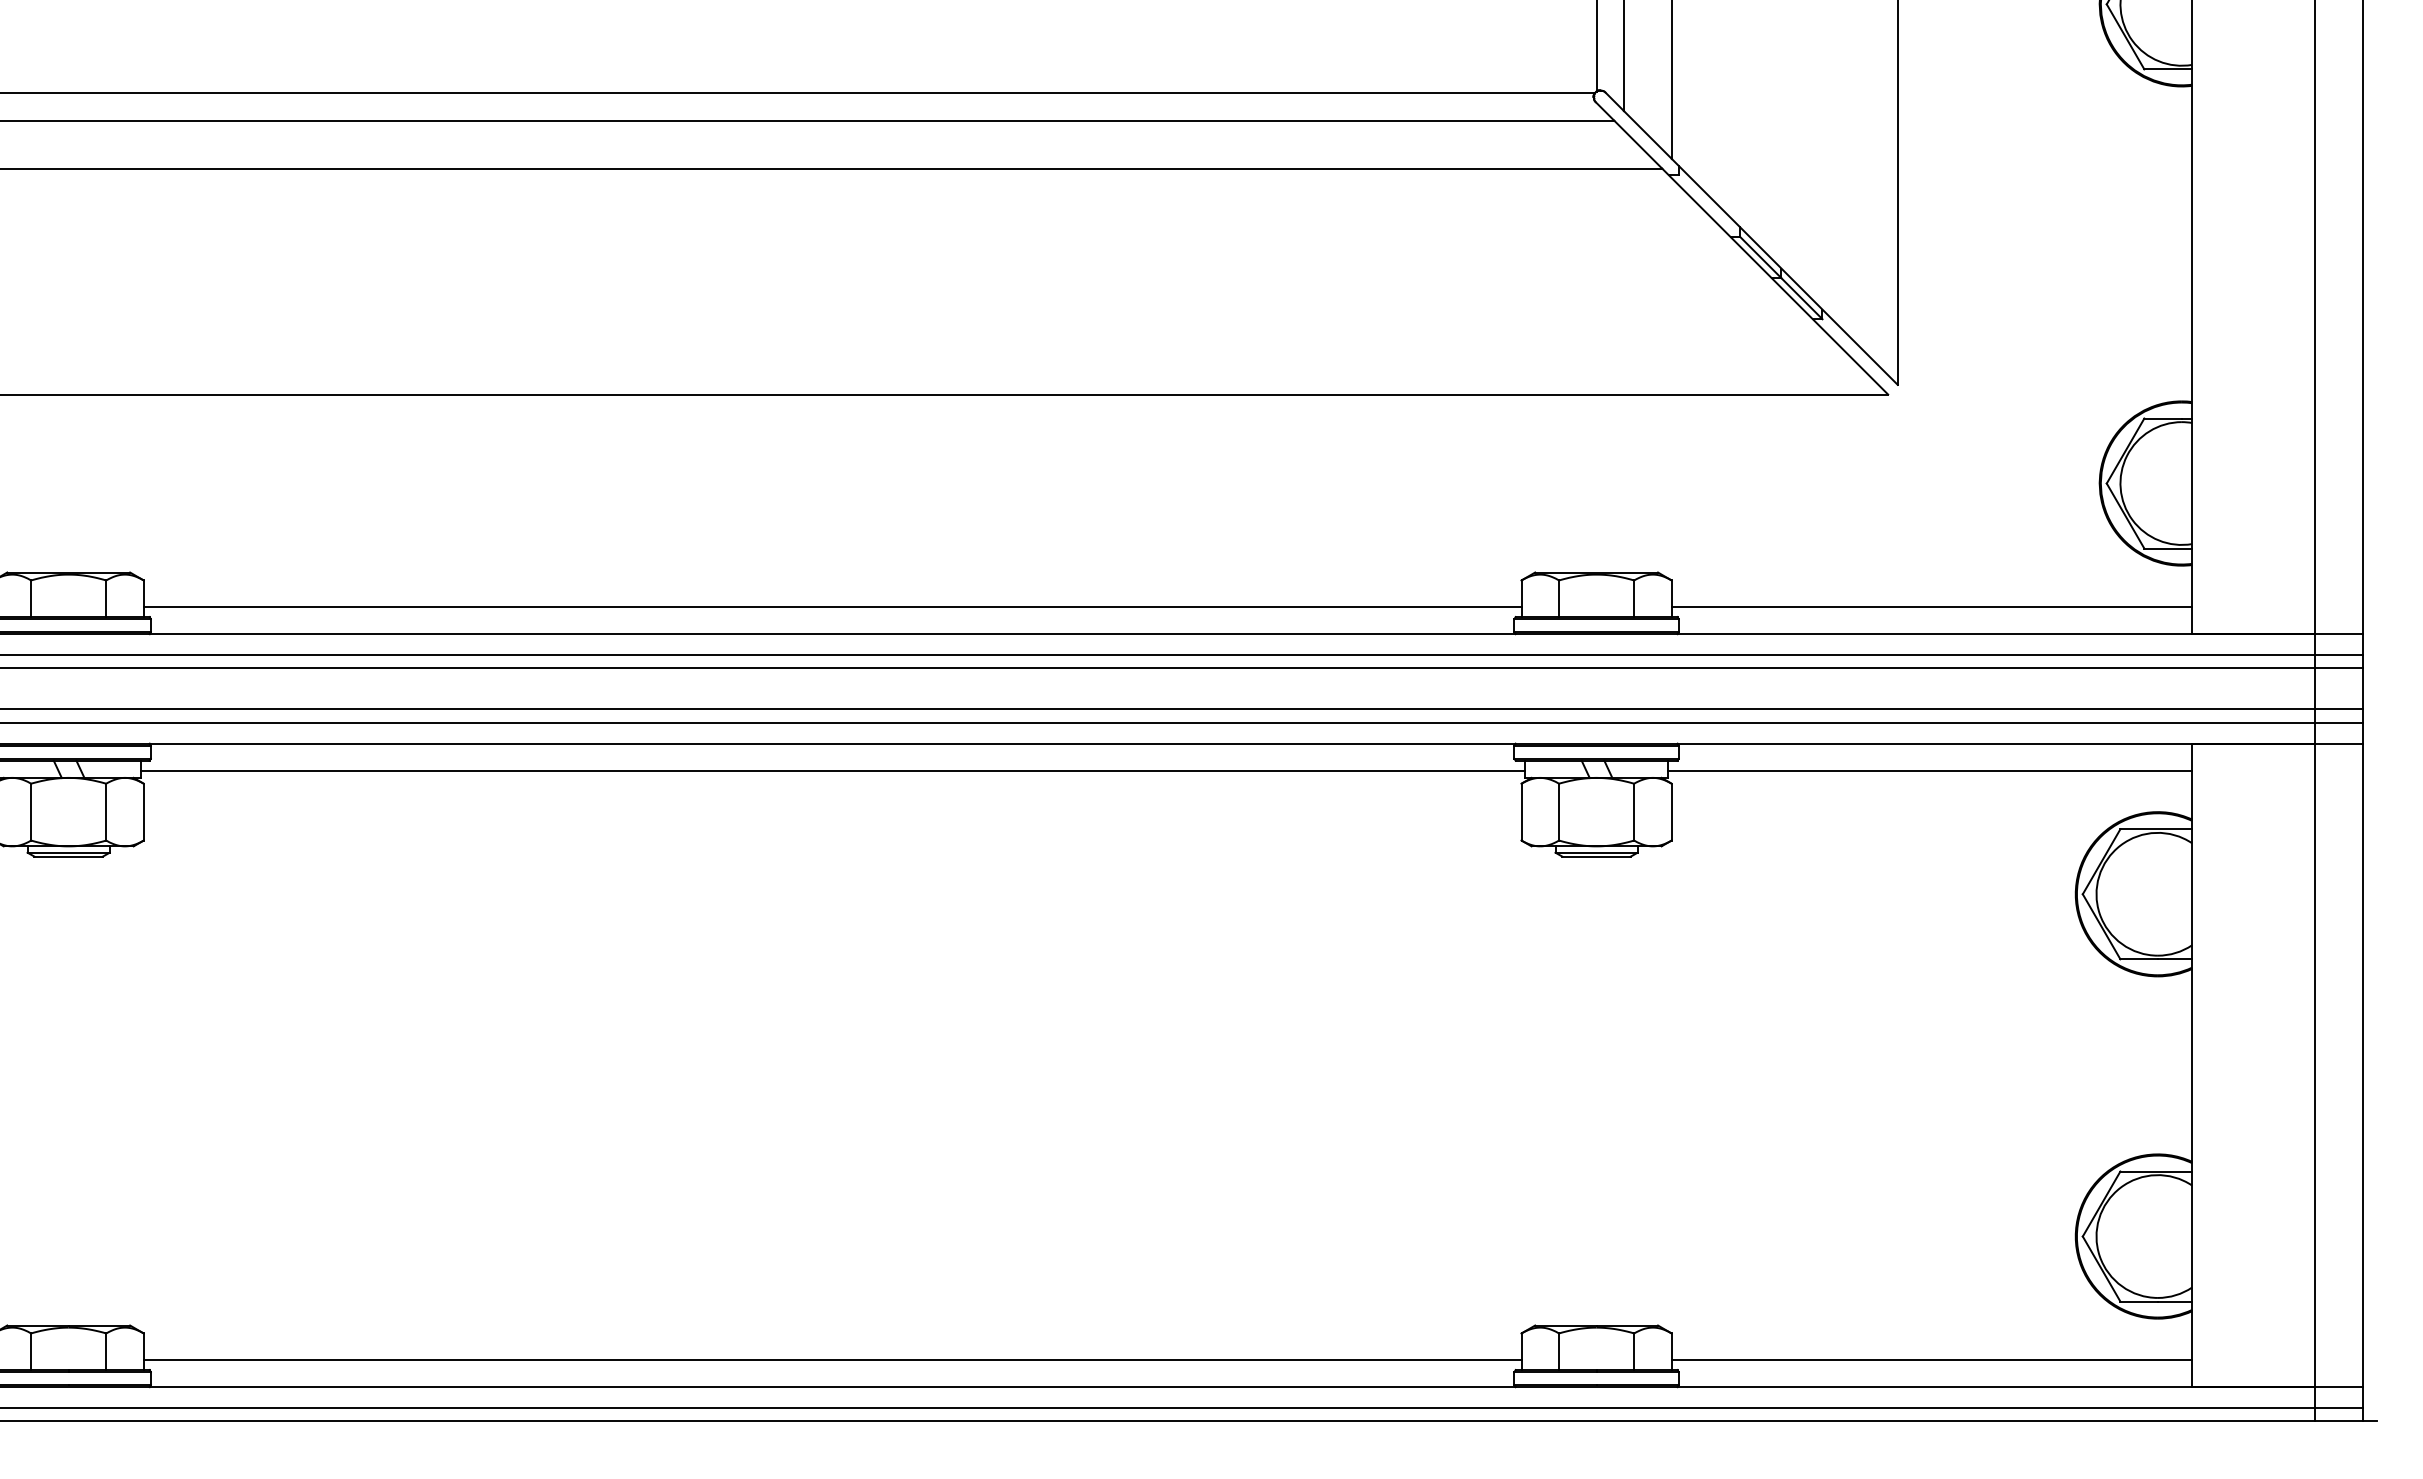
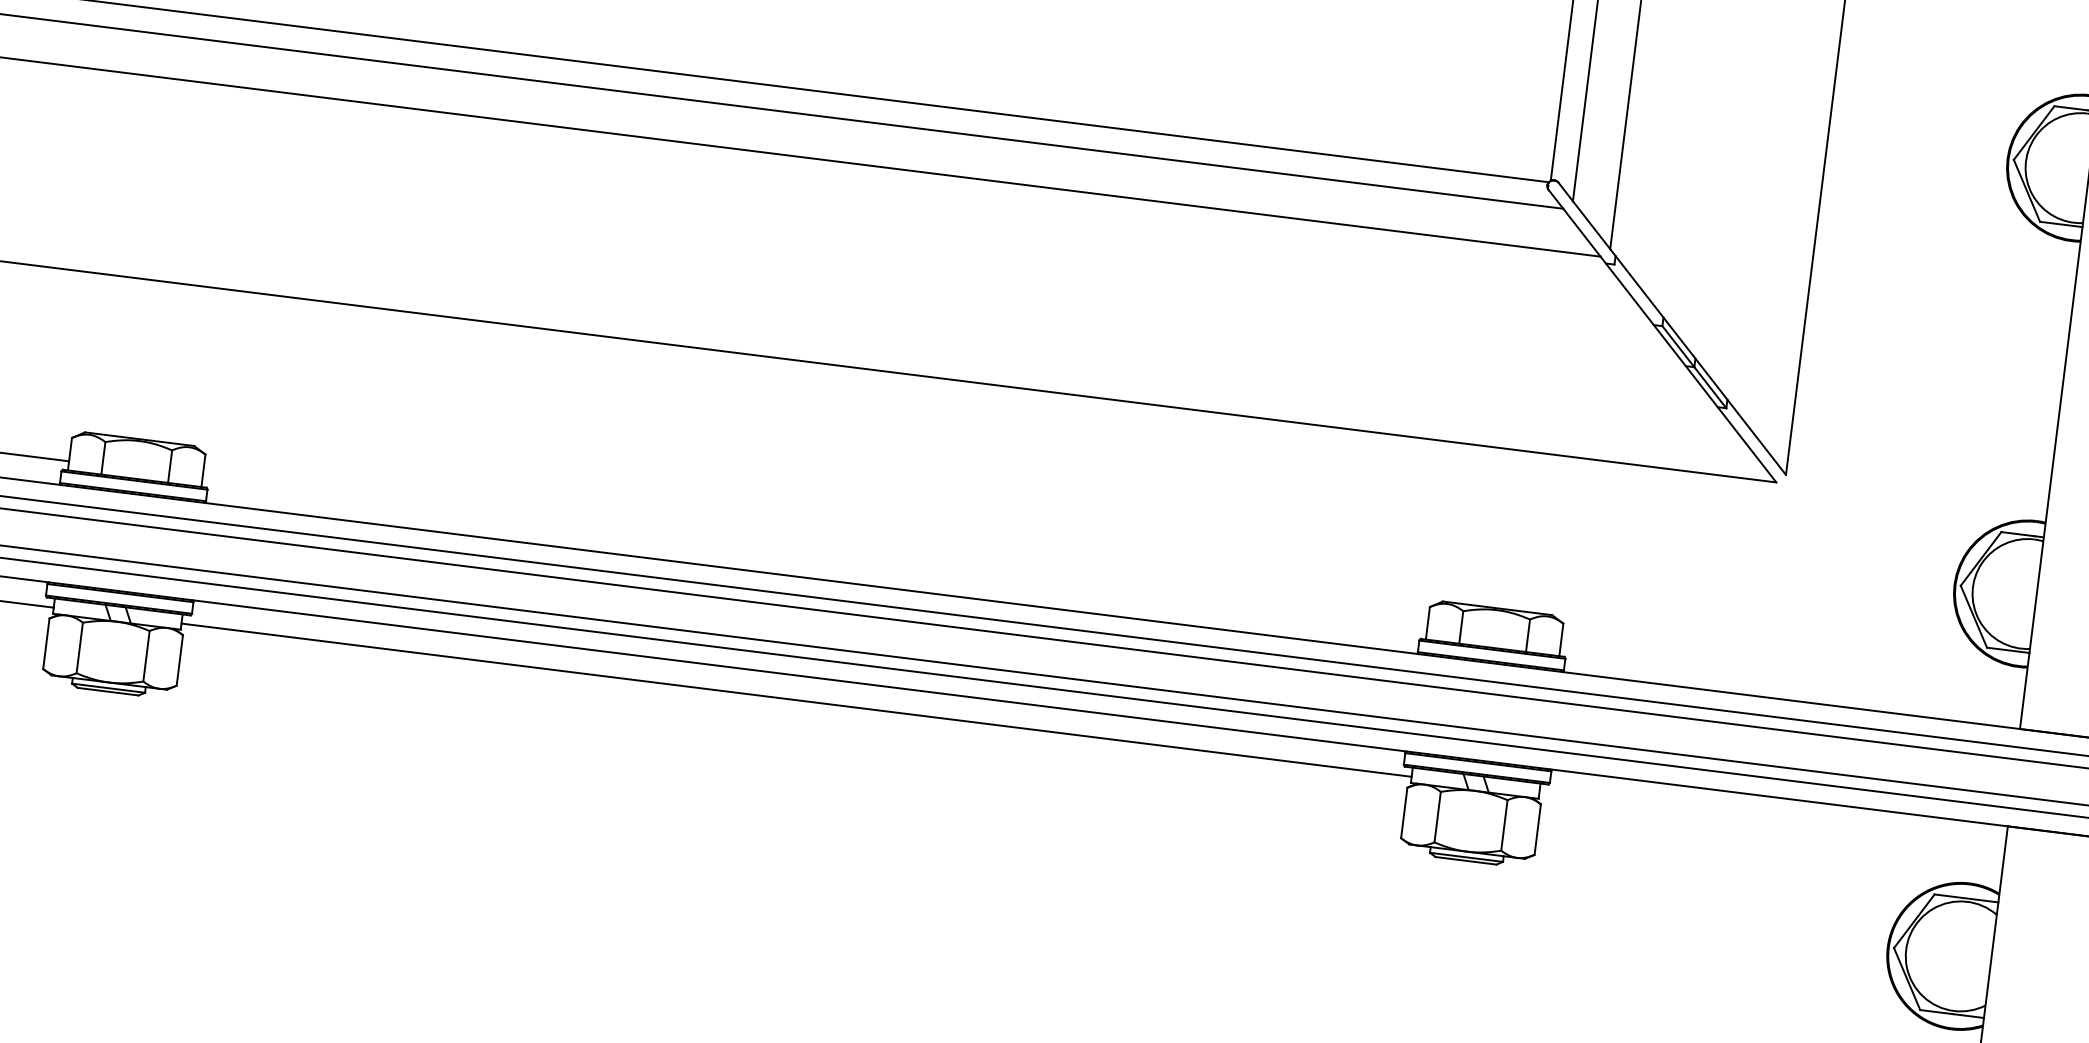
line: (832, 606) -> (814, 553), removed
line: (1931, 606) -> (1791, 675), removed
line: (1930, 771) -> (1772, 822), removed

